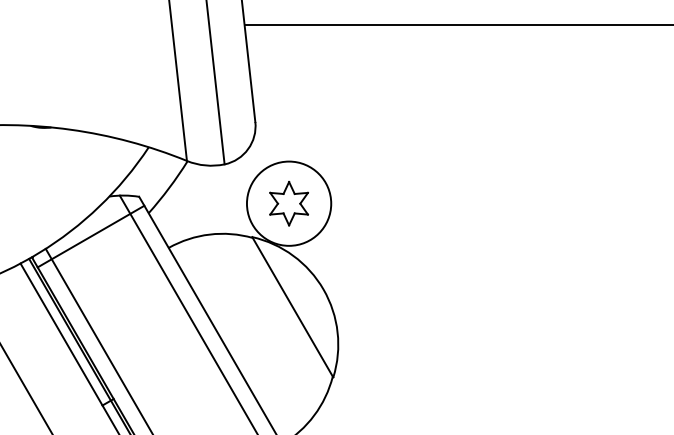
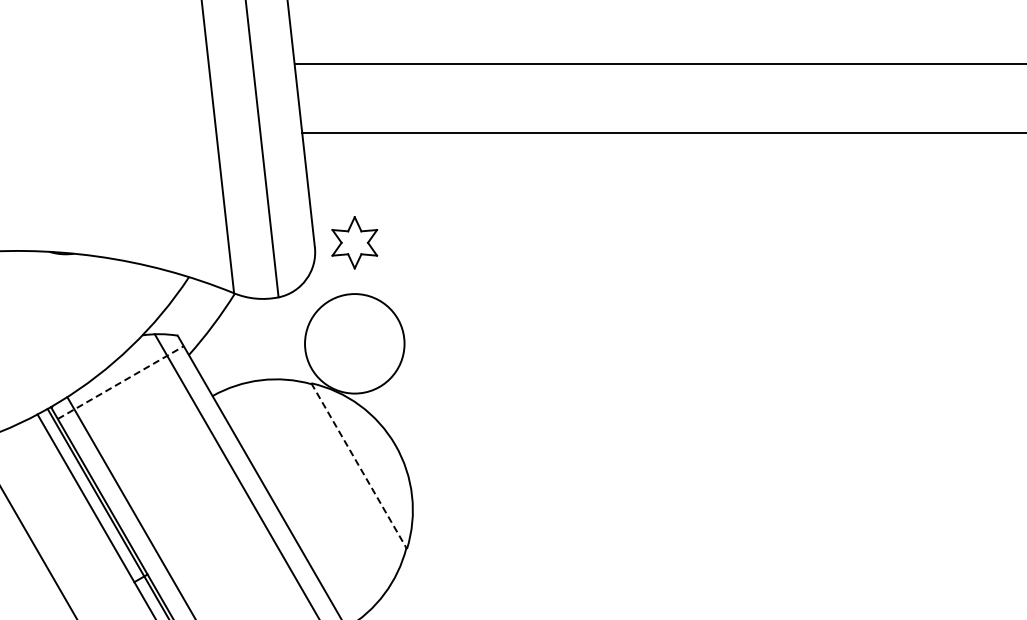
part: (288, 203) -> (354, 242), moved
line: (90, 236) -> (120, 382), solid -> dashed
line: (293, 307) -> (359, 466), solid -> dashed

